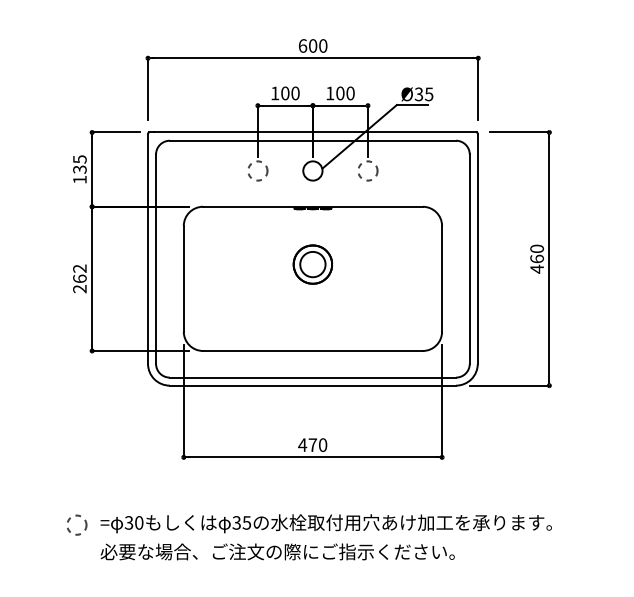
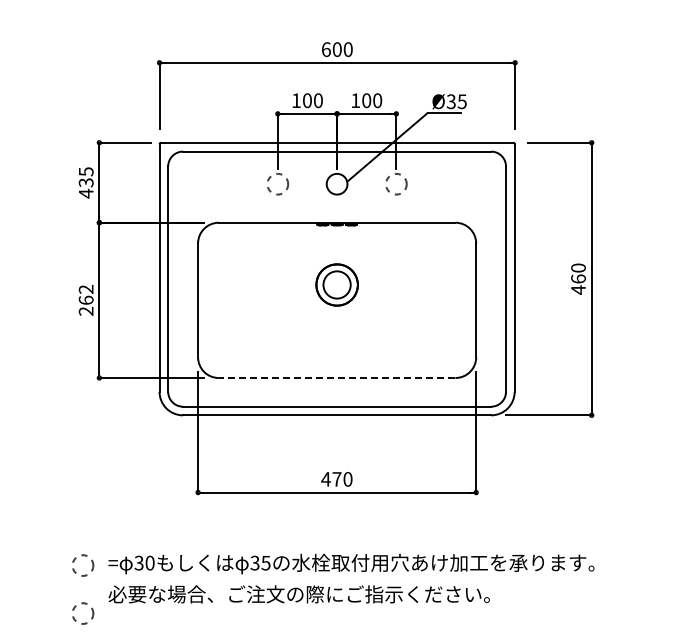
text: (80, 179) -> (86, 193), 135 -> 435
line: (312, 351) -> (336, 378), solid -> dashed
circle: (77, 569) -> (83, 613), added

